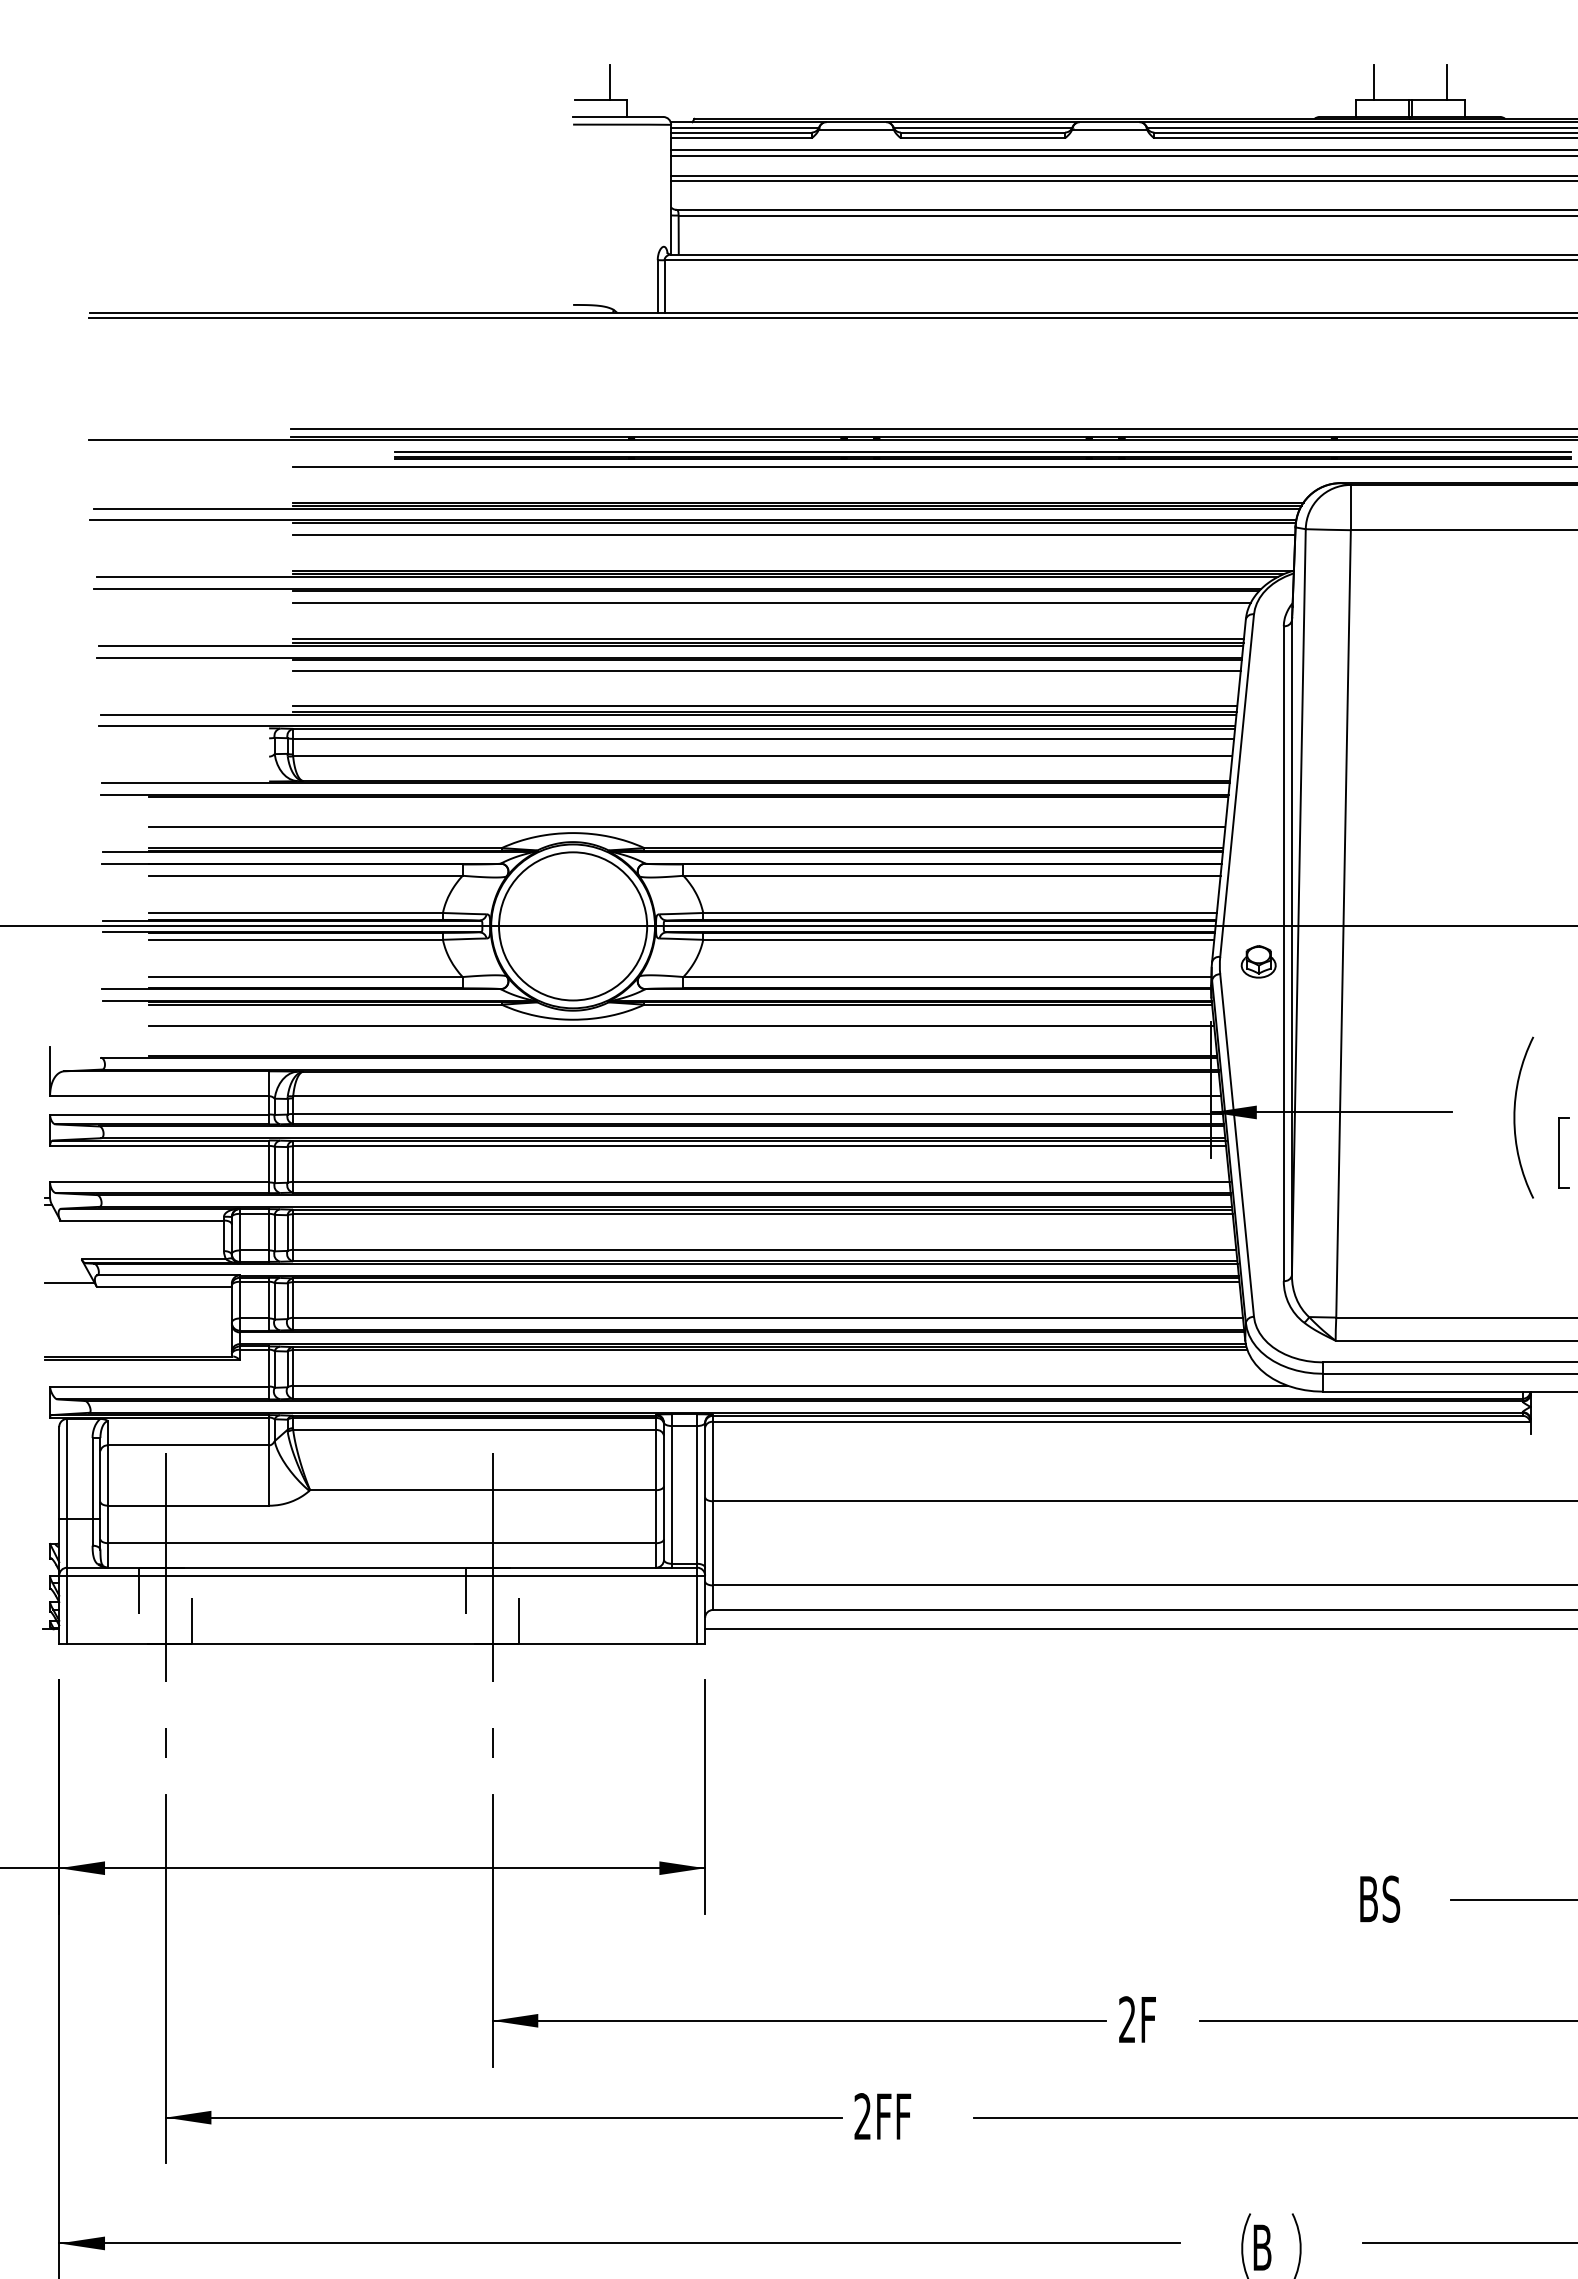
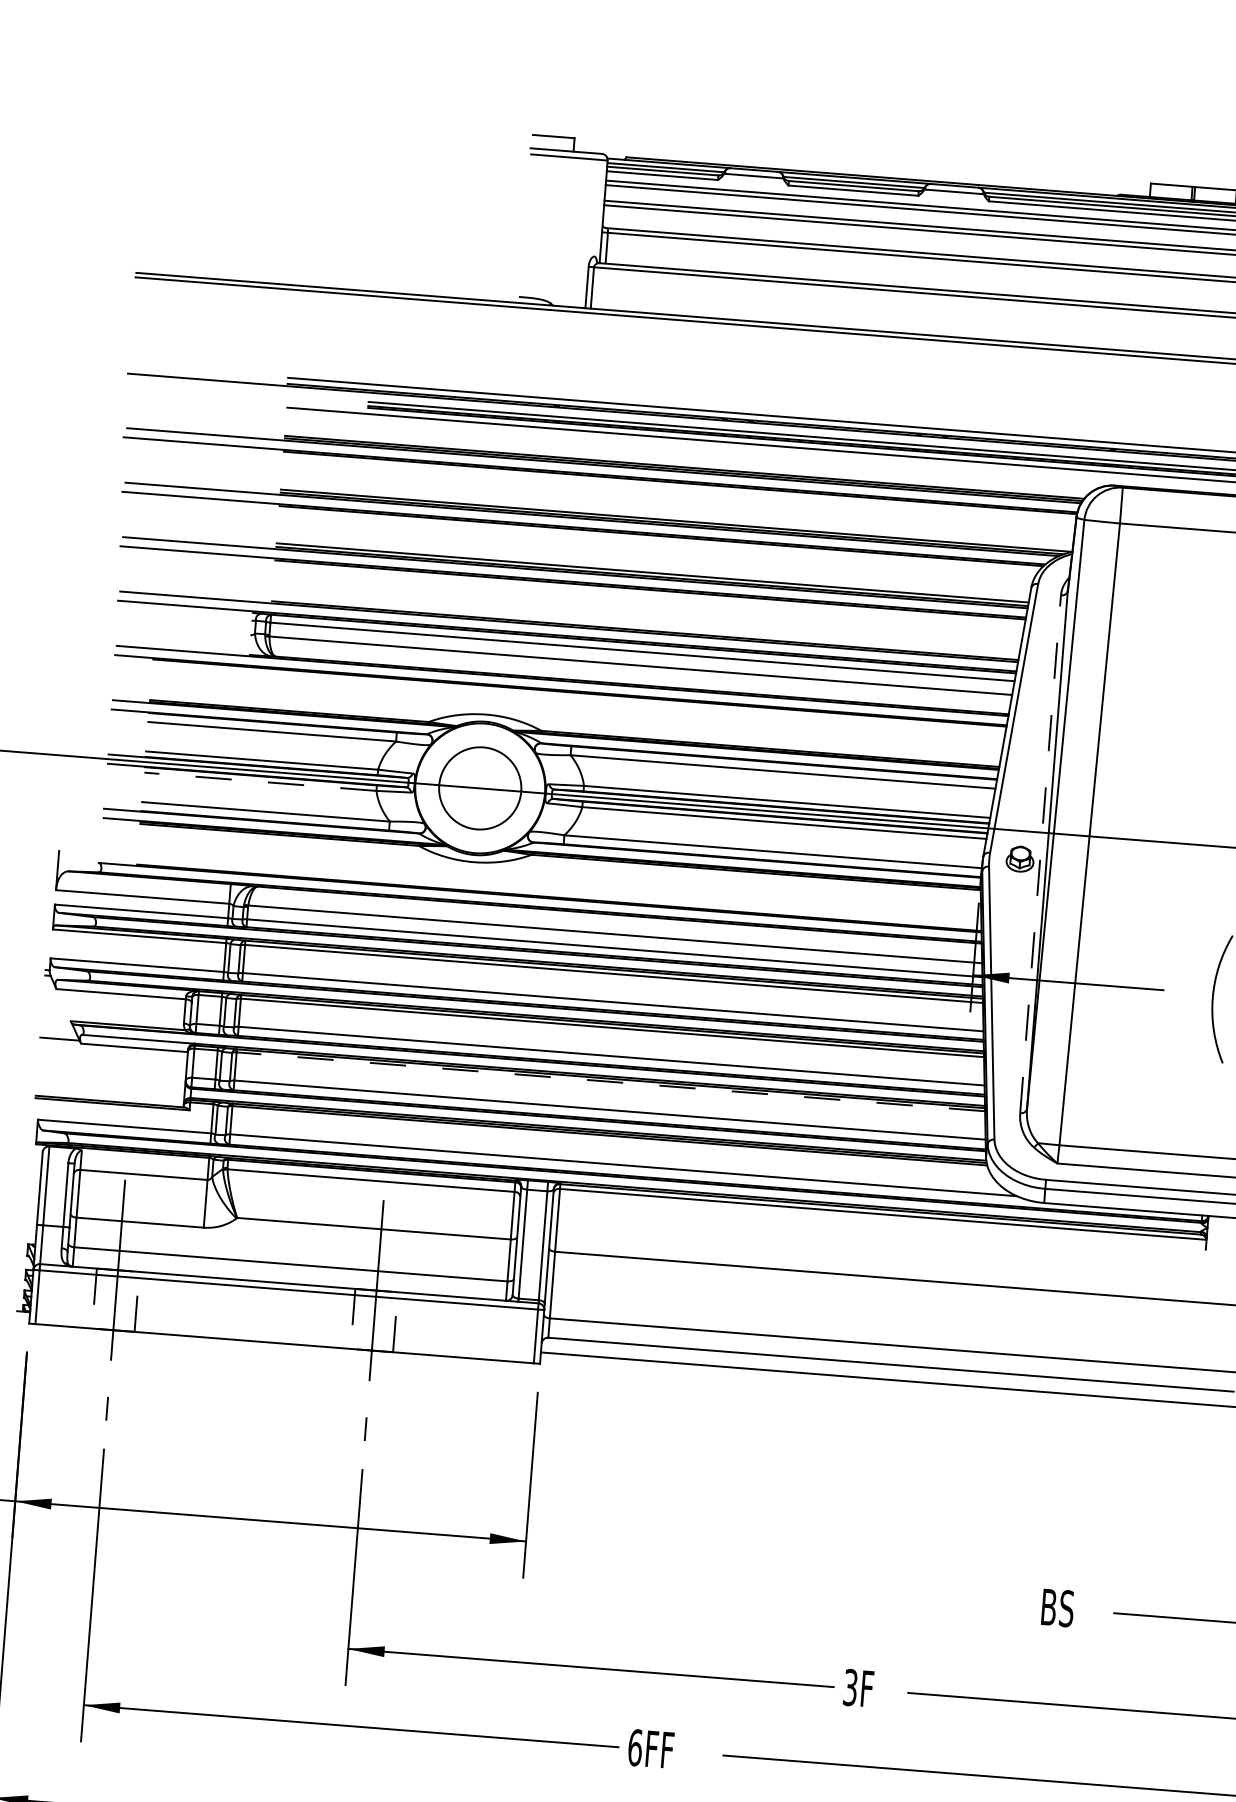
line: (609, 82) -> (561, 123), removed
line: (1373, 82) -> (1165, 170), removed
line: (1447, 82) -> (1224, 175), removed
line: (794, 535) -> (679, 493), removed
line: (771, 602) -> (657, 544), removed
line: (766, 670) -> (649, 598), removed
line: (765, 706) -> (646, 626), removed
line: (687, 827) -> (576, 717), removed
circle: (573, 926) -> (480, 788), size x0.7
line: (296, 939) -> (260, 781), solid -> dashed
line: (1283, 953) -> (1040, 854), solid -> dashed
line: (681, 1025) -> (559, 873), removed
line: (765, 1282) -> (610, 1082), solid -> dashed
text: (1127, 2019) -> (850, 1687), 2F -> 3F
text: (862, 2116) -> (635, 1747), 2FF -> 6FF

